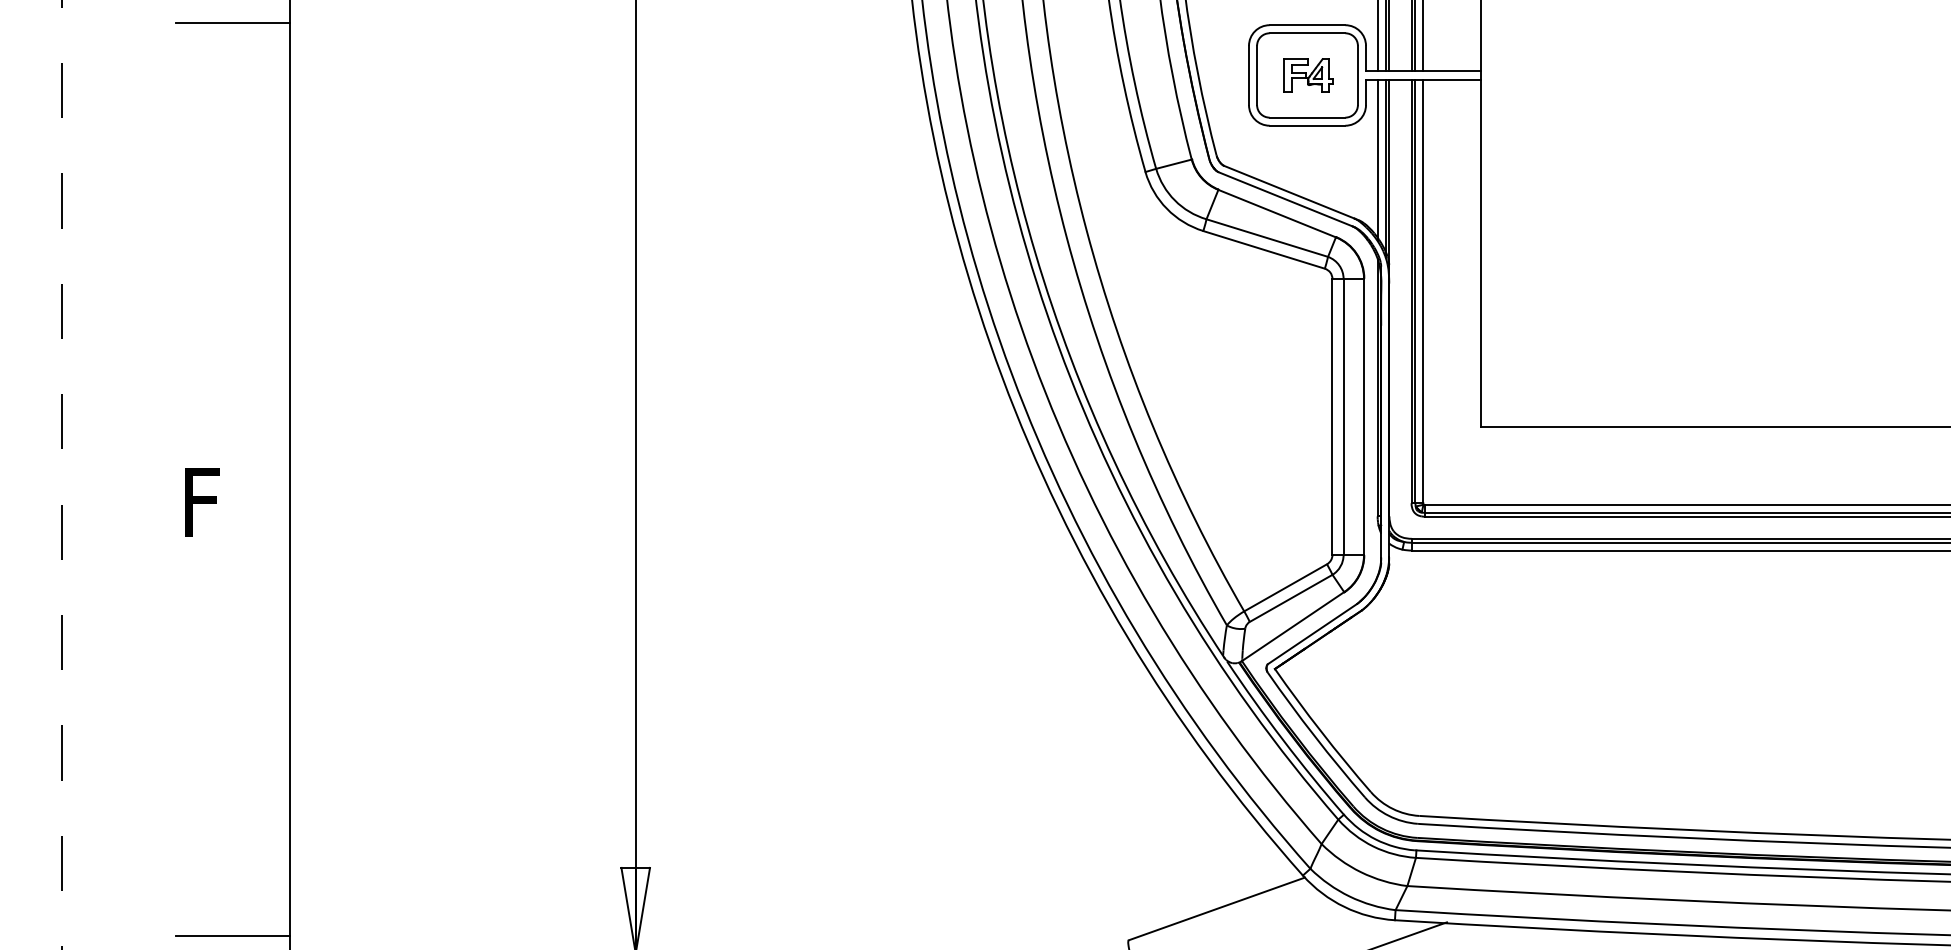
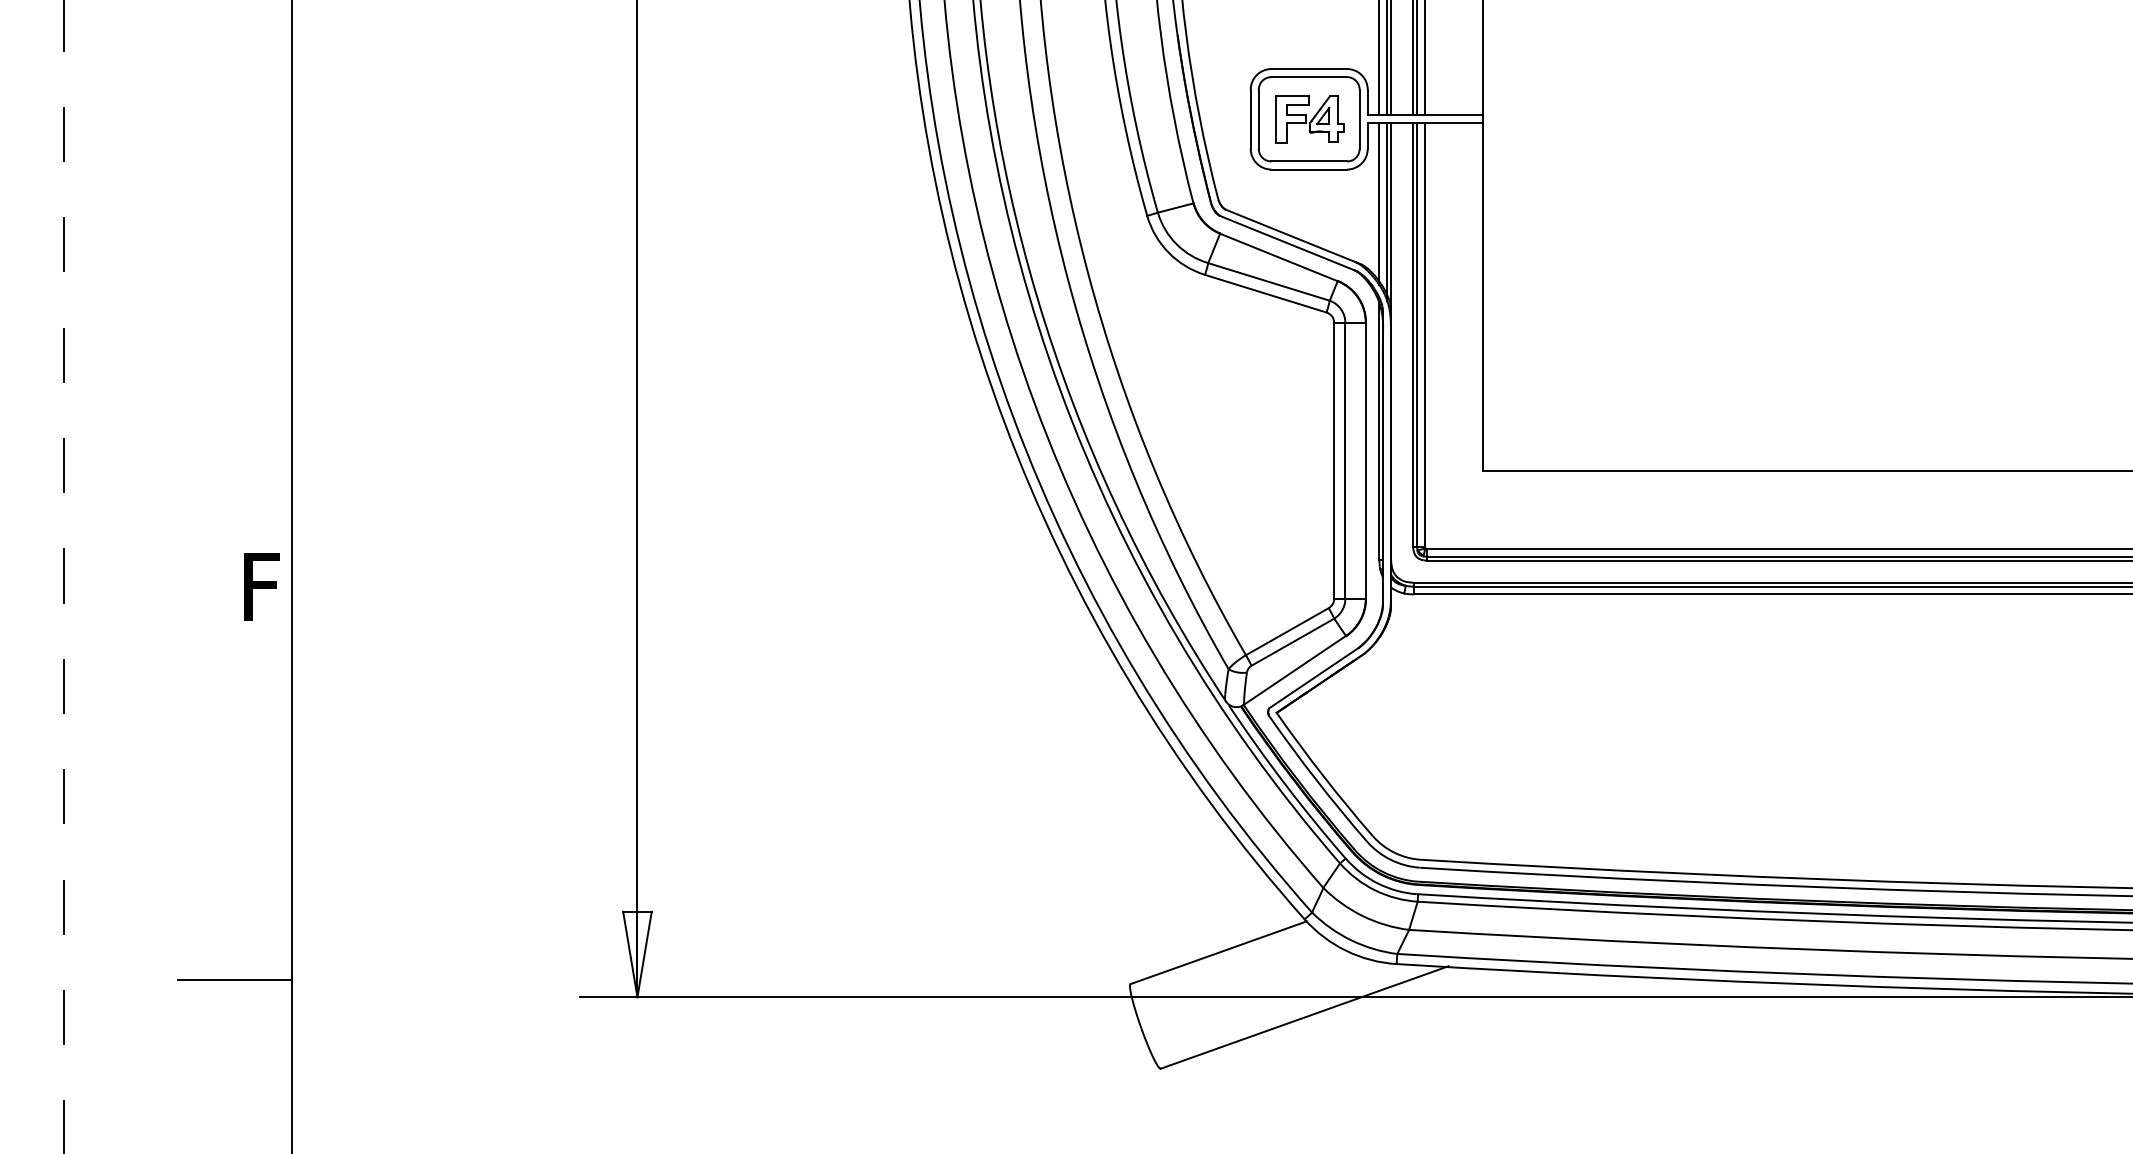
line: (233, 23) -> (235, 67), removed
part: (1308, 75) -> (1310, 119), size x1.4
text: (201, 501) -> (261, 586), moved

